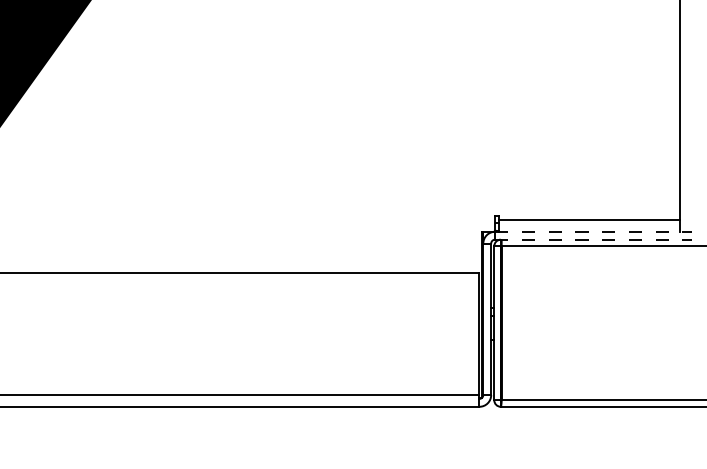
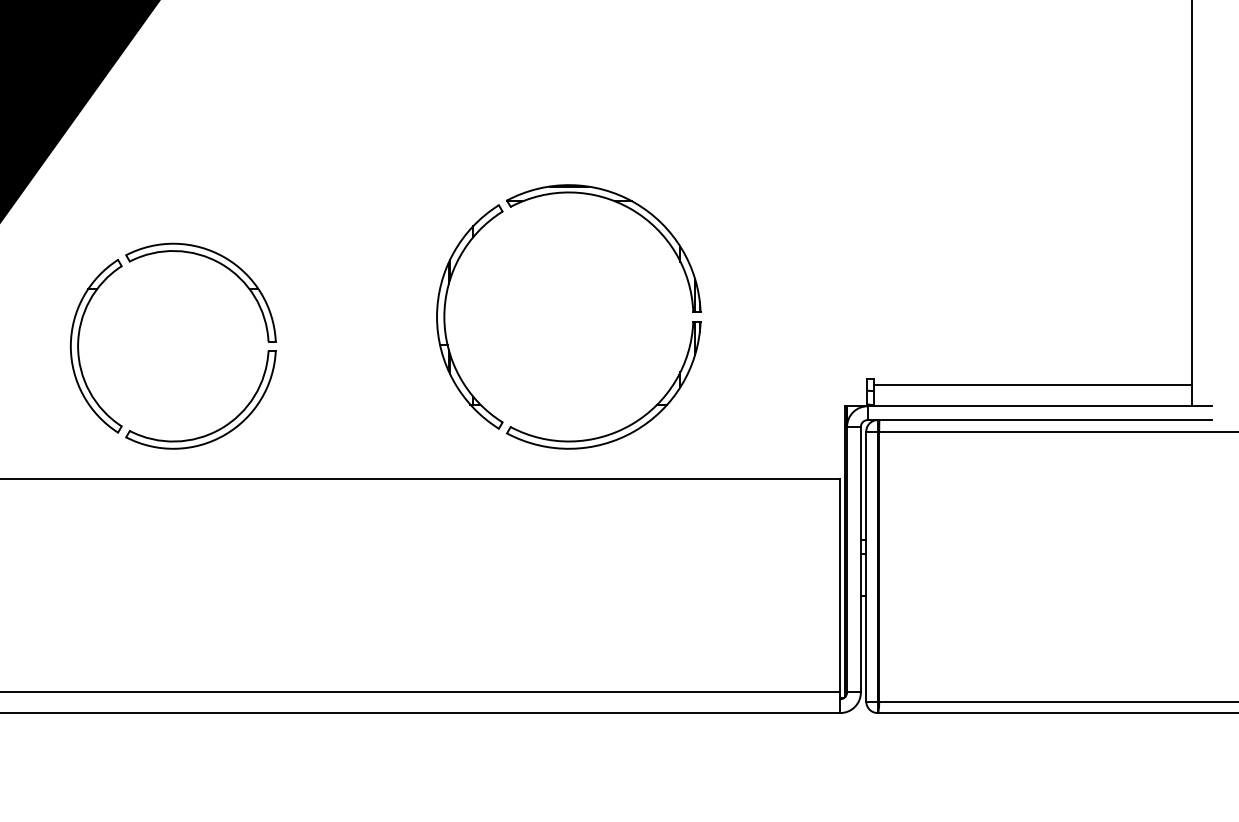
part: (318, 111) -> (558, 195), added
part: (46, 190) -> (81, 333), added
line: (593, 231) -> (1040, 405), dashed -> solid
line: (593, 239) -> (1040, 419), dashed -> solid

